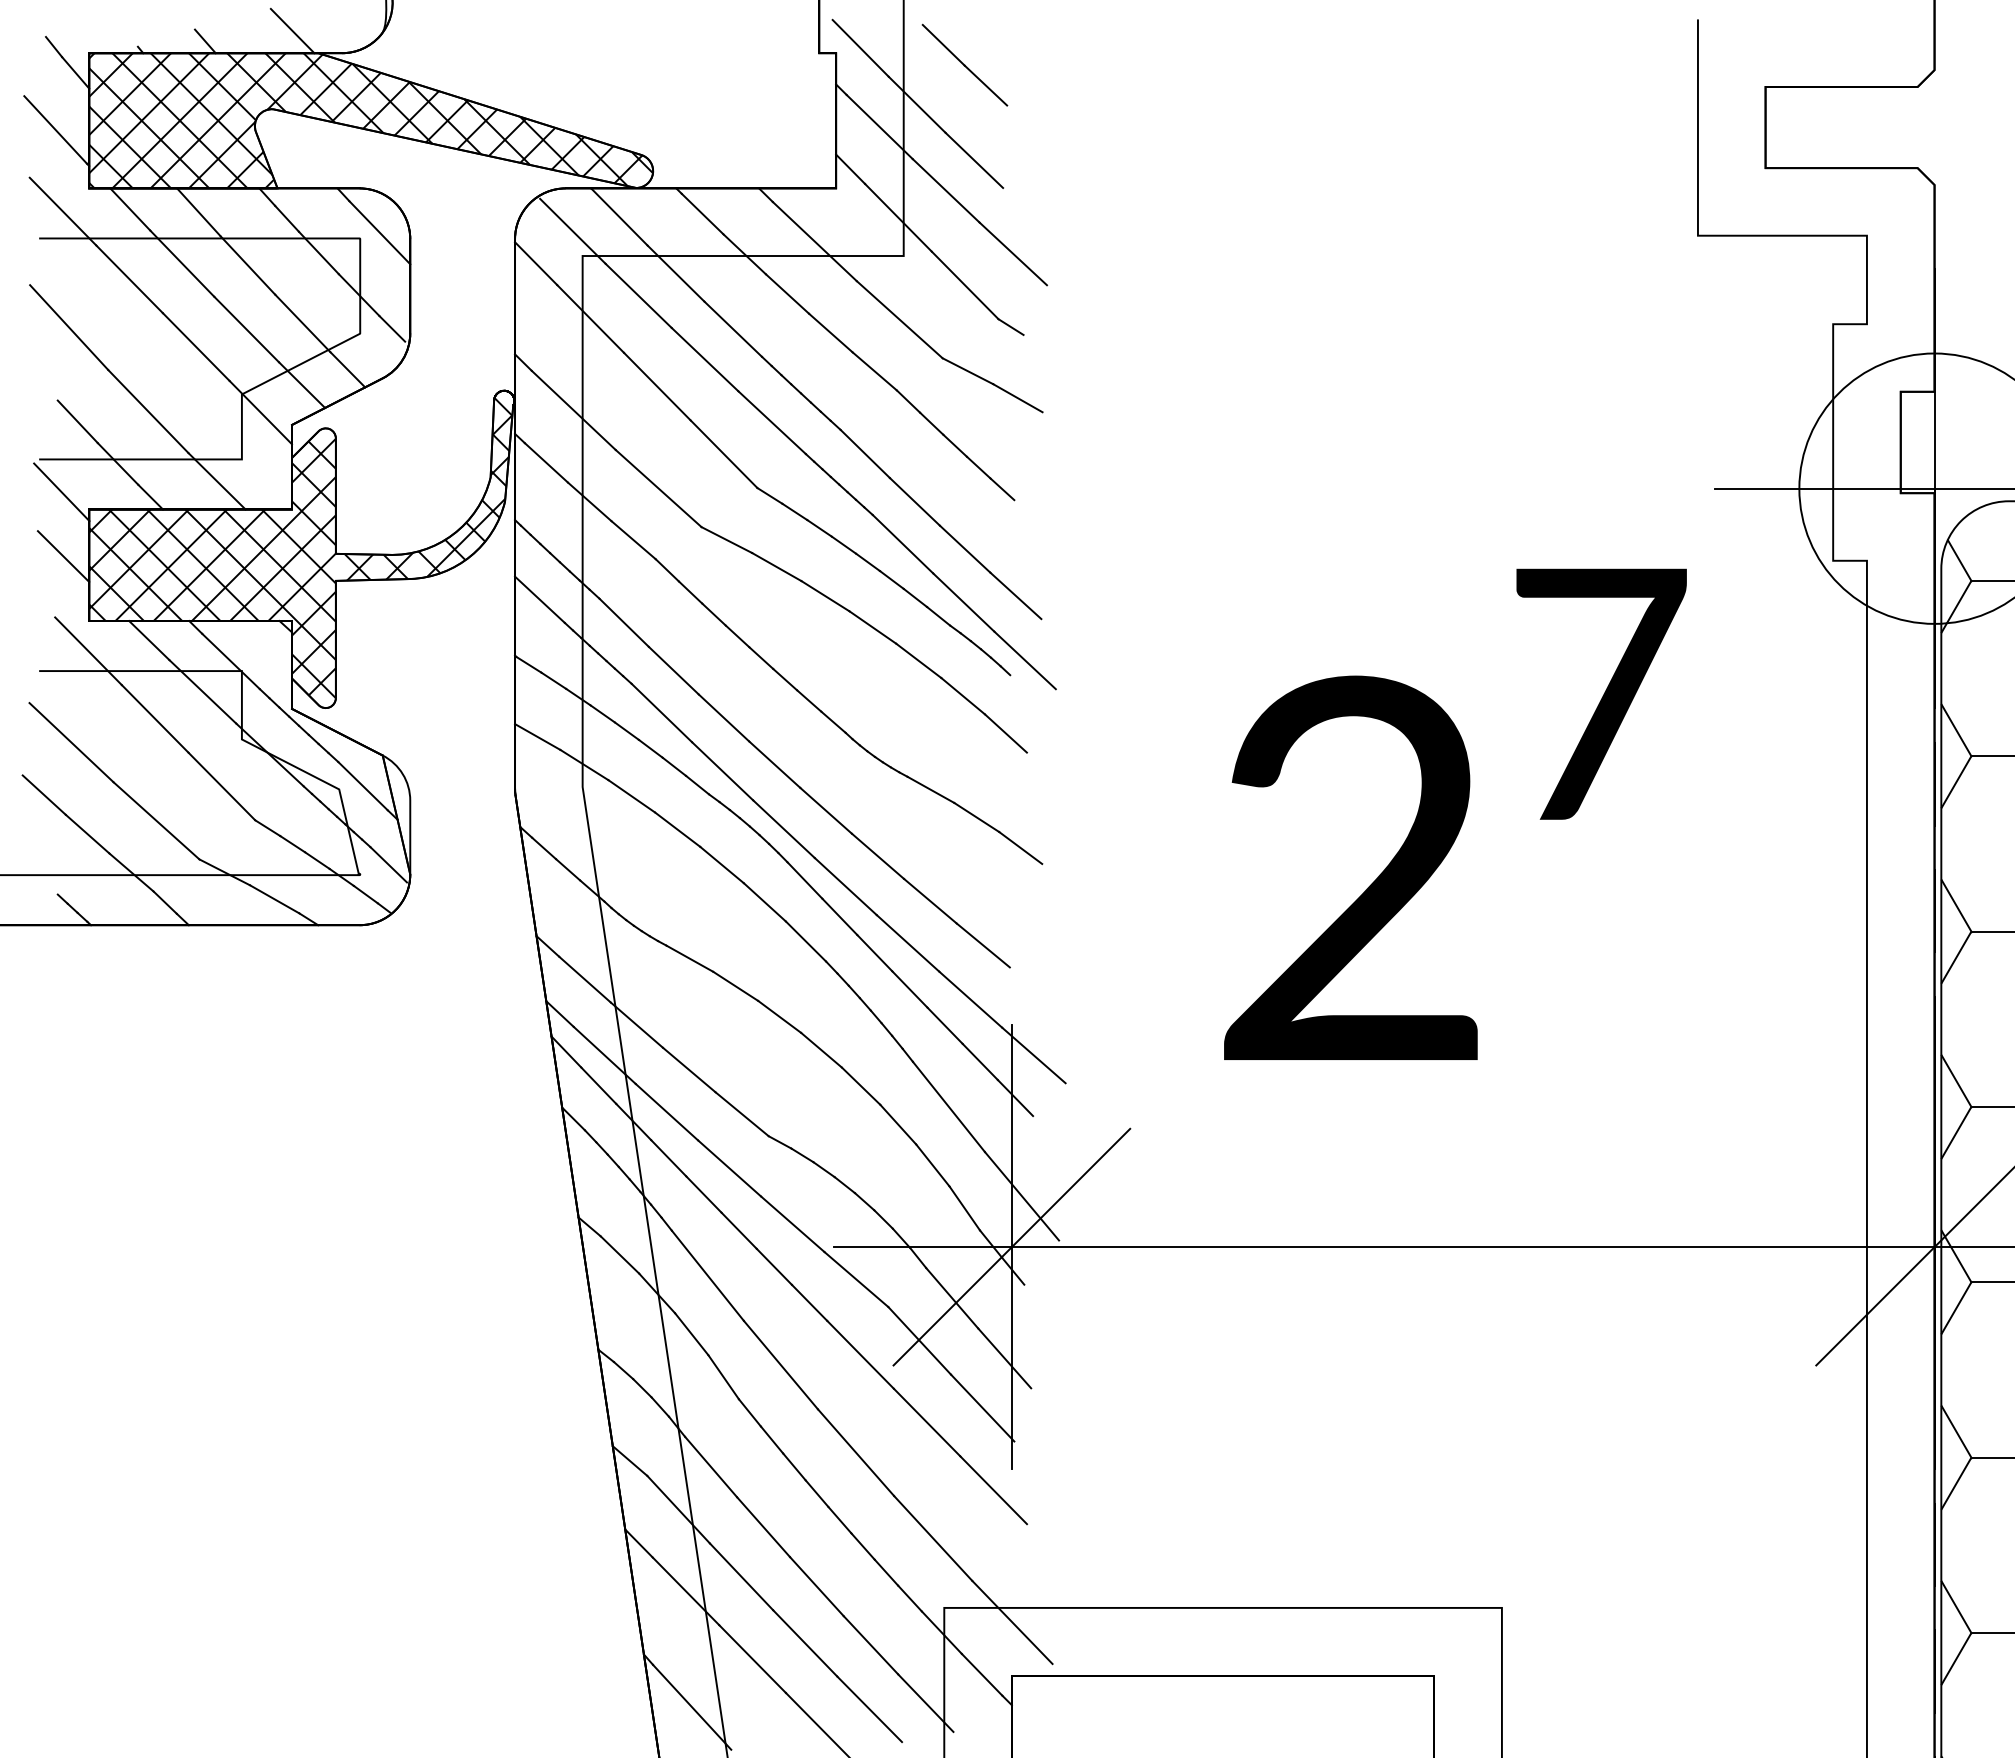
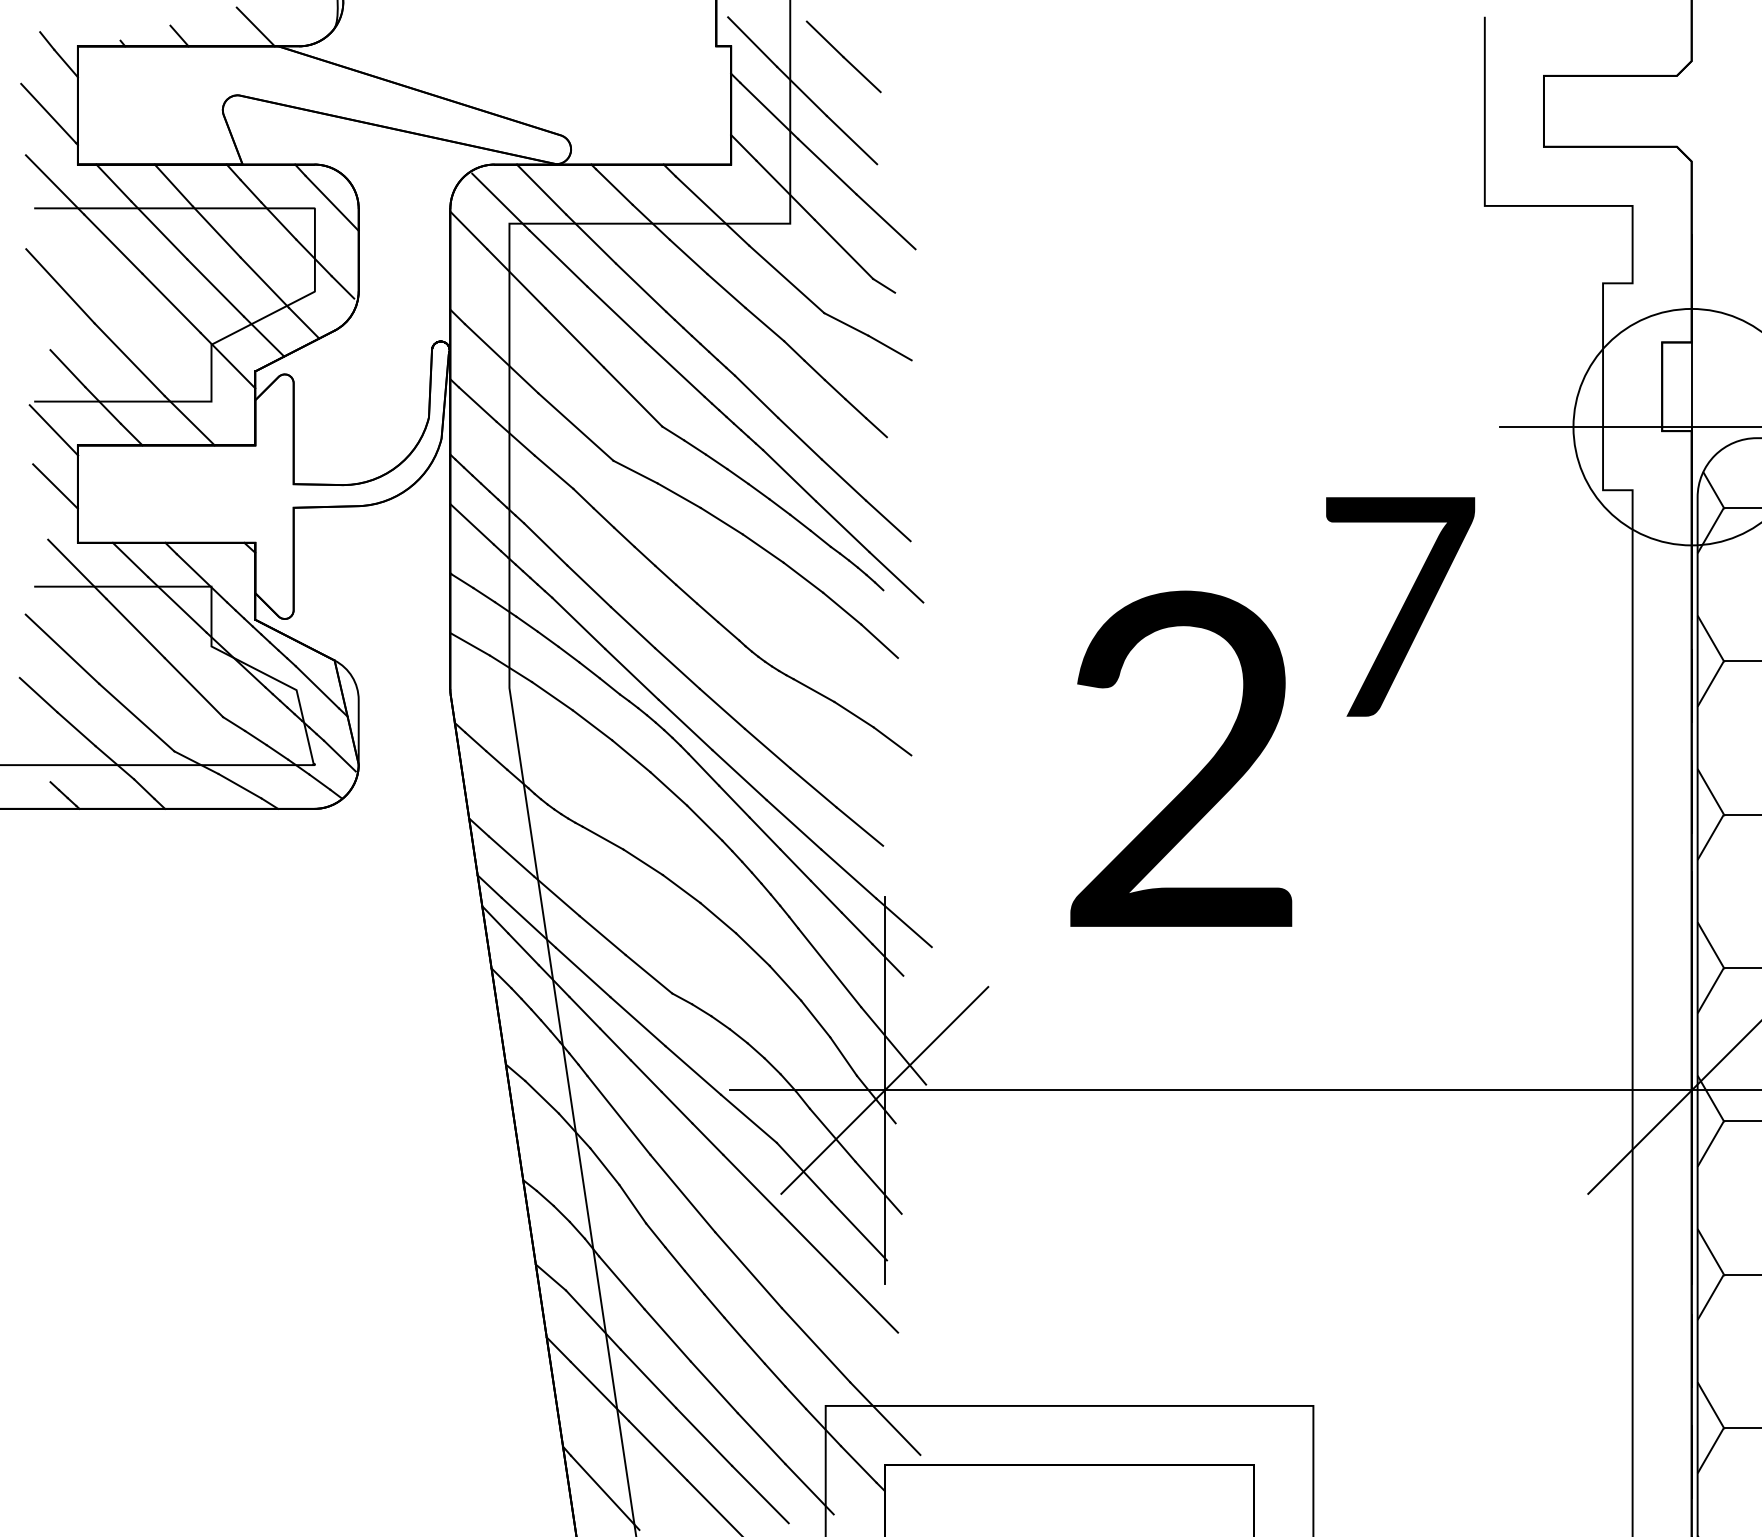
hatch: (371, 120) -> (324, 105), removed
hatch: (300, 547) -> (262, 478), removed

